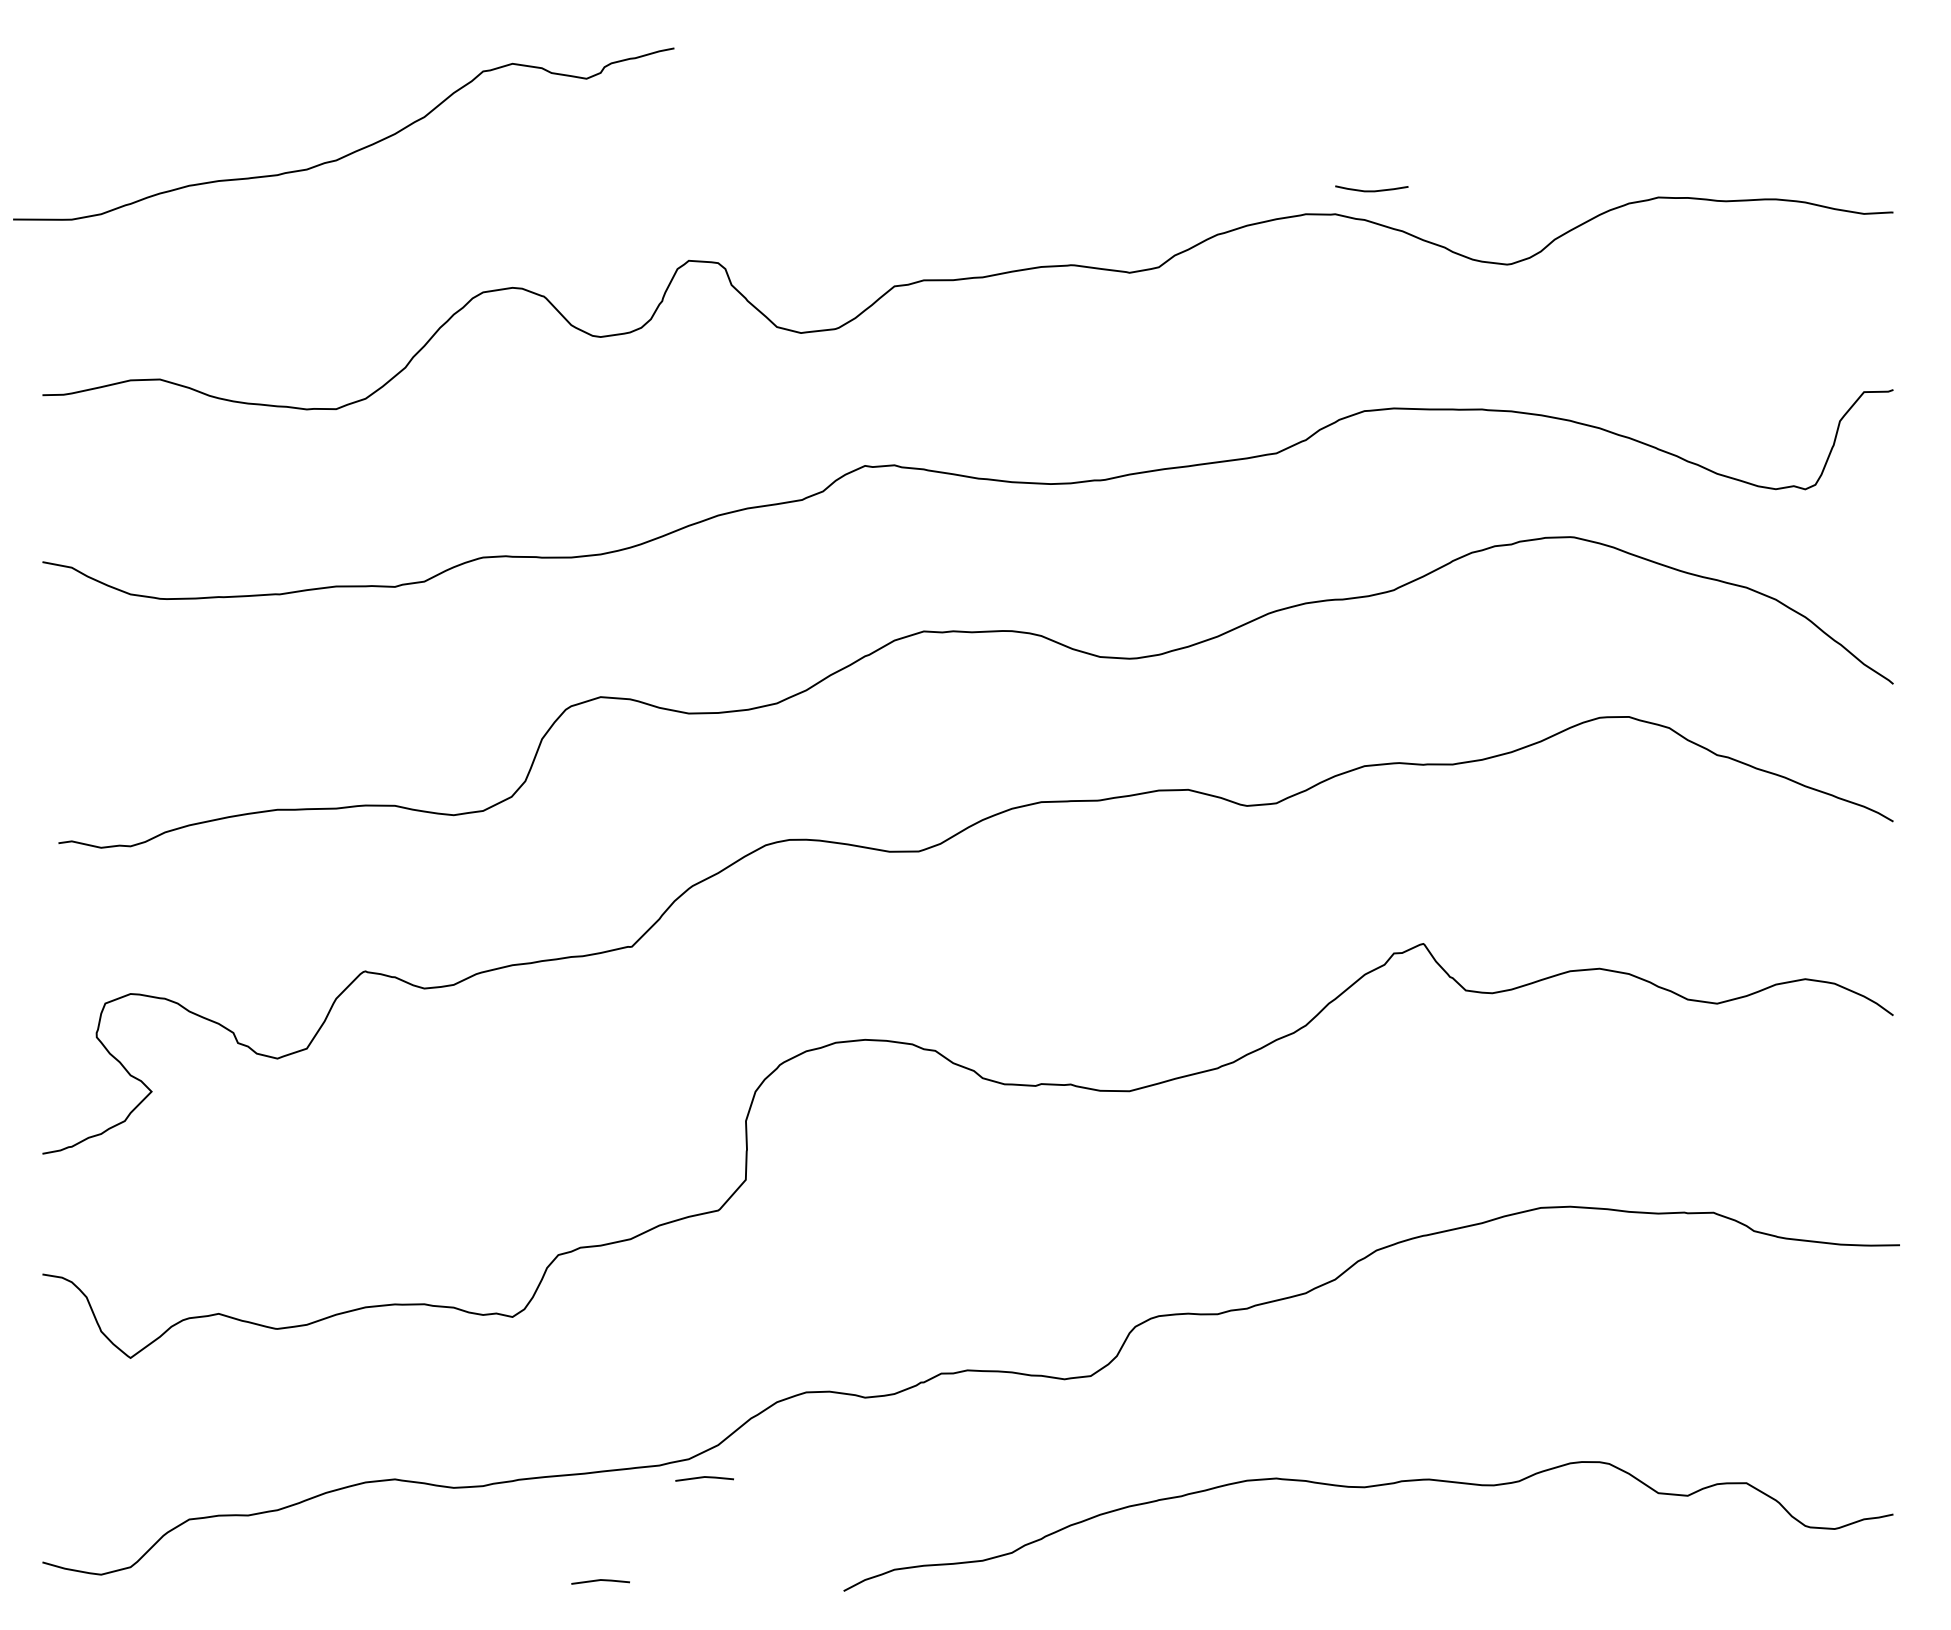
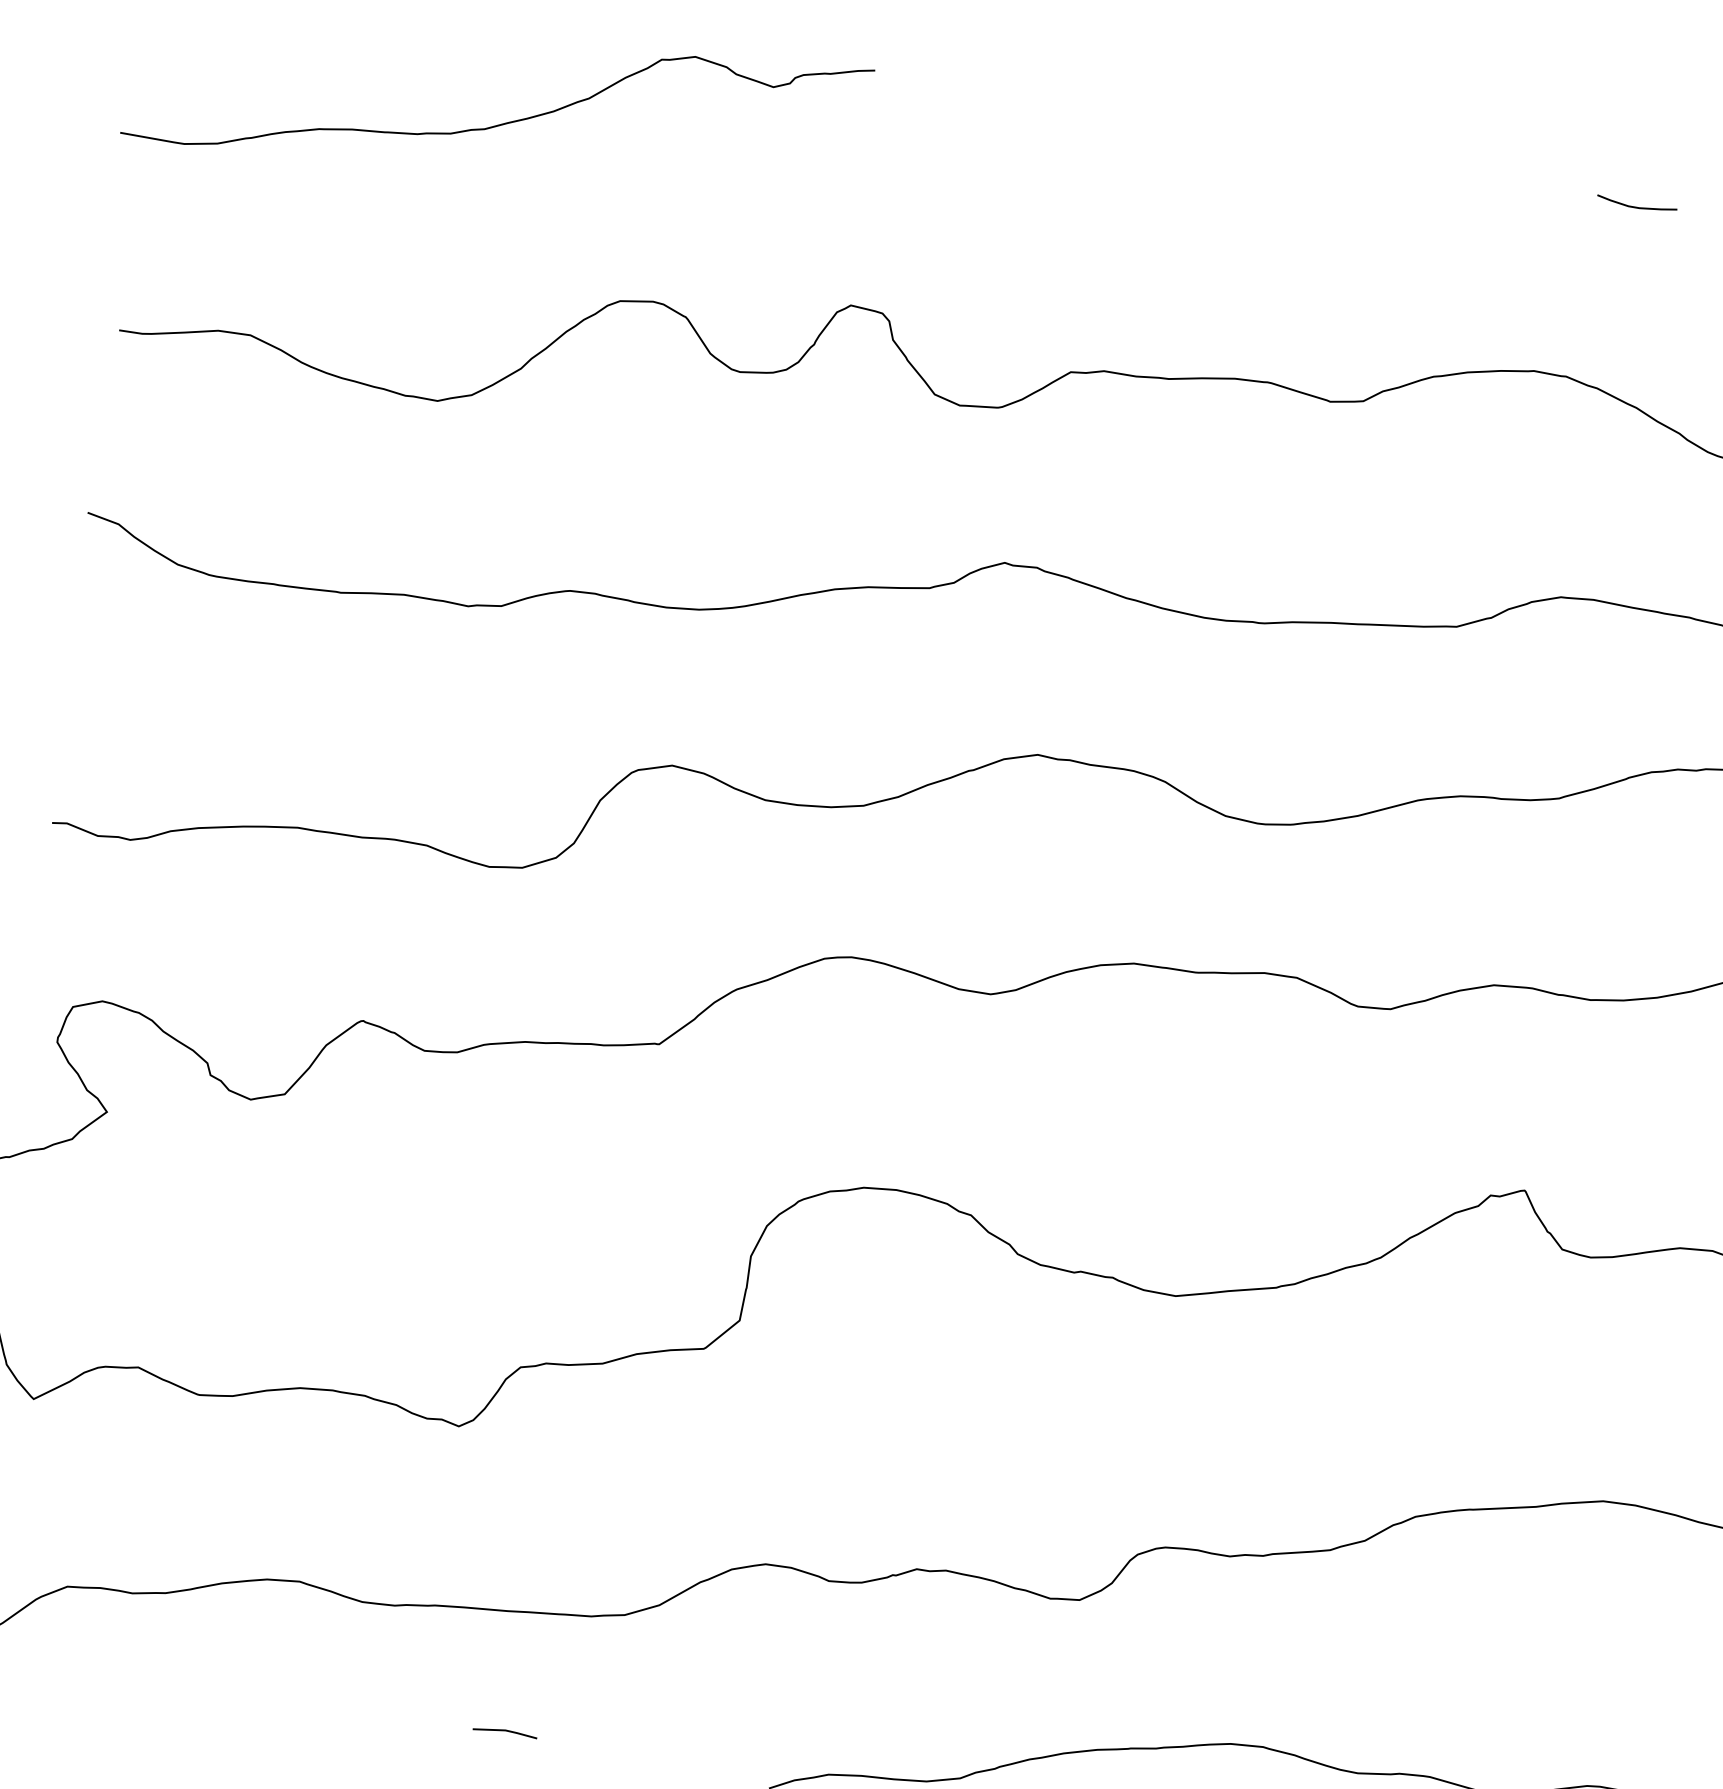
curve: (1371, 190) -> (1636, 206), moved
line: (704, 1477) -> (638, 1638), removed

